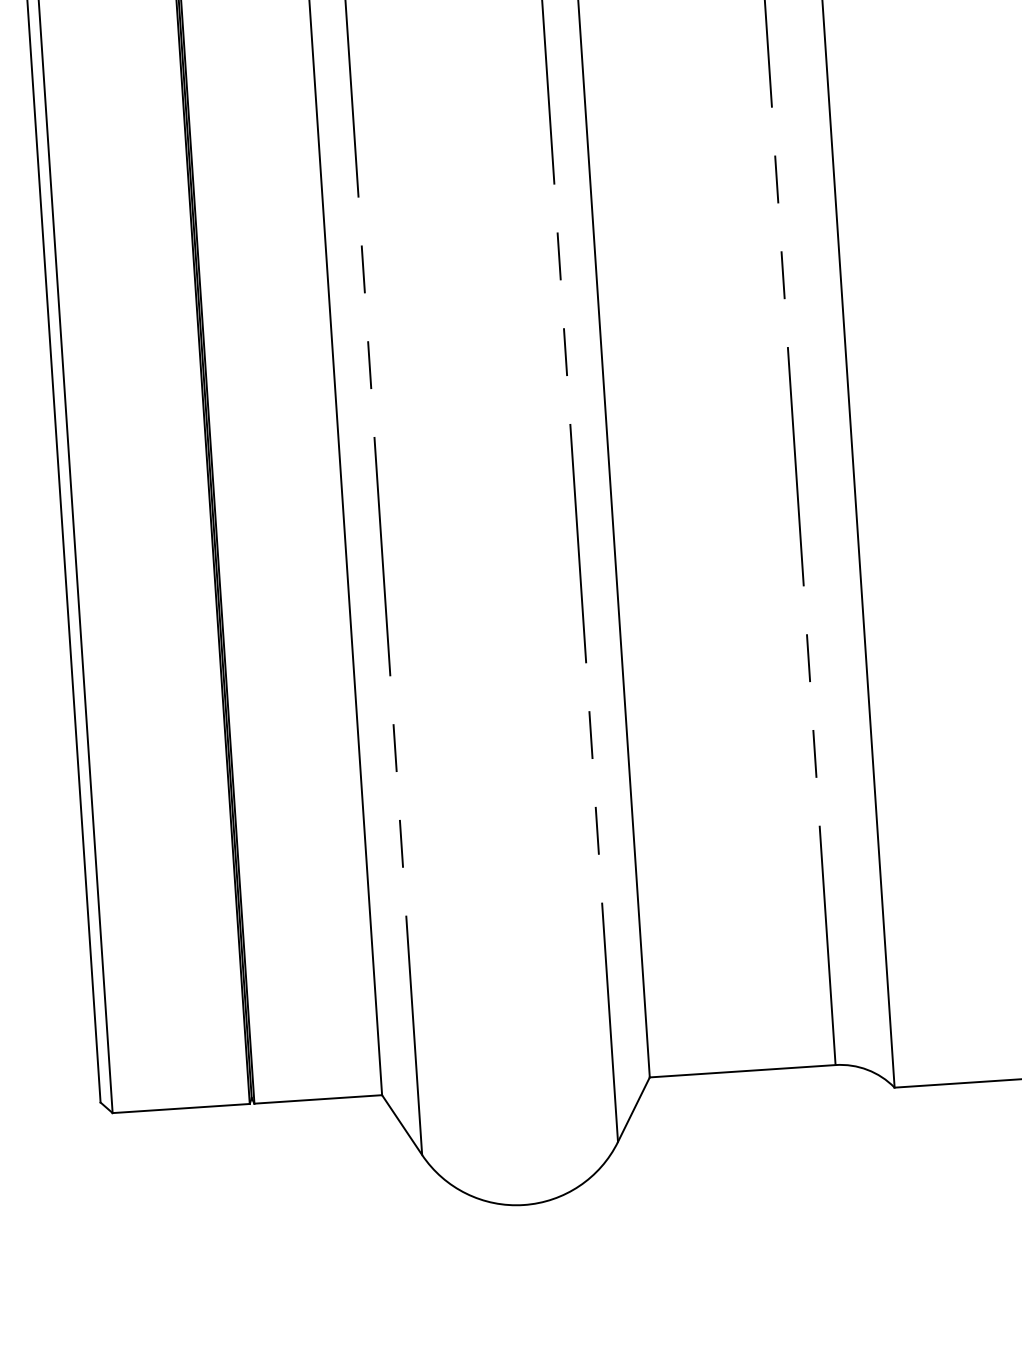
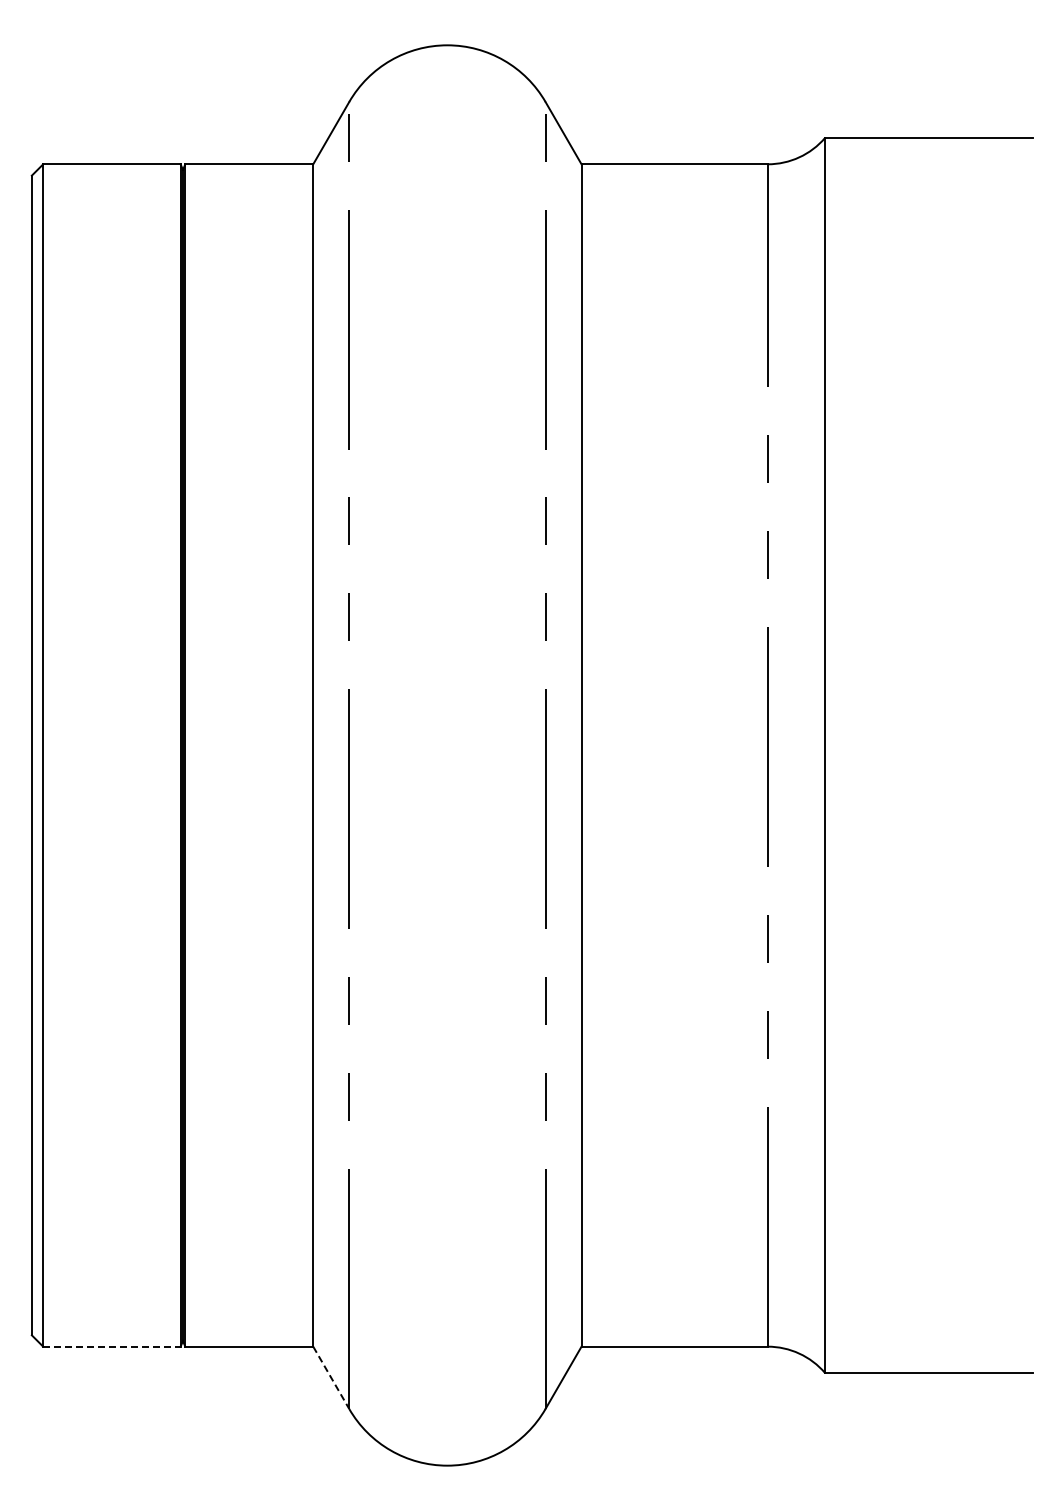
line: (180, 1108) -> (111, 1346), solid -> dashed
line: (402, 1124) -> (331, 1377), solid -> dashed

